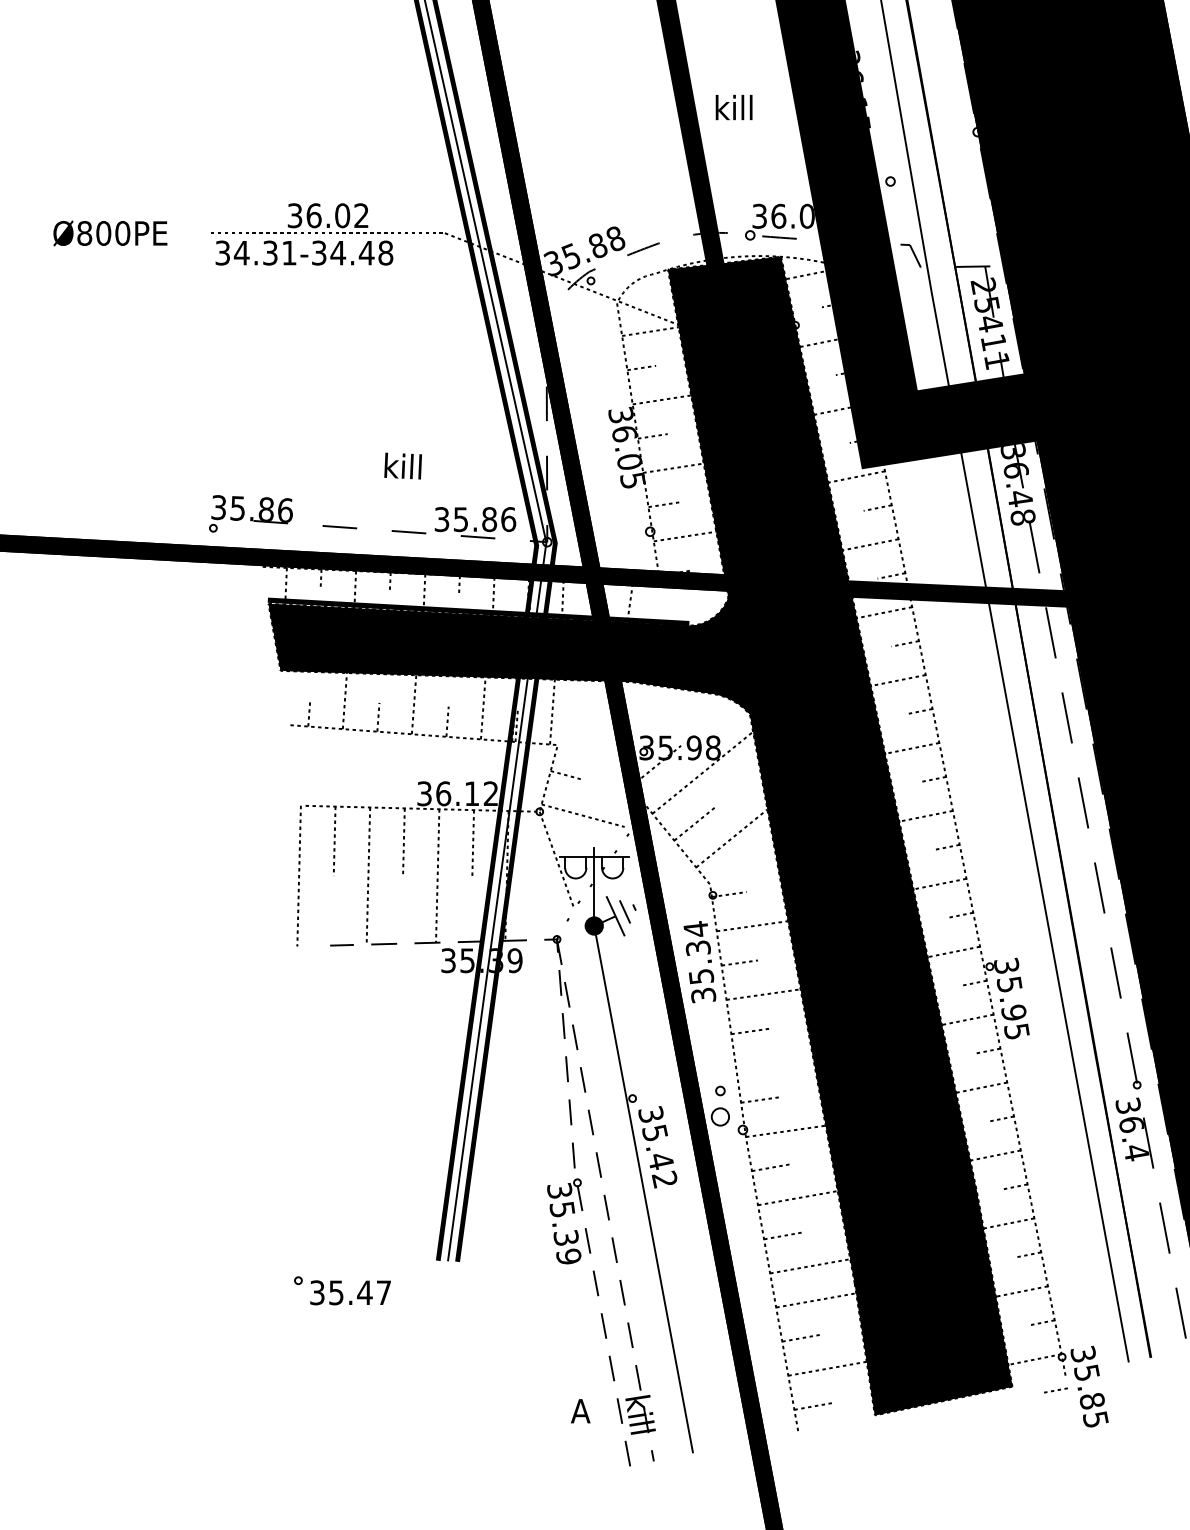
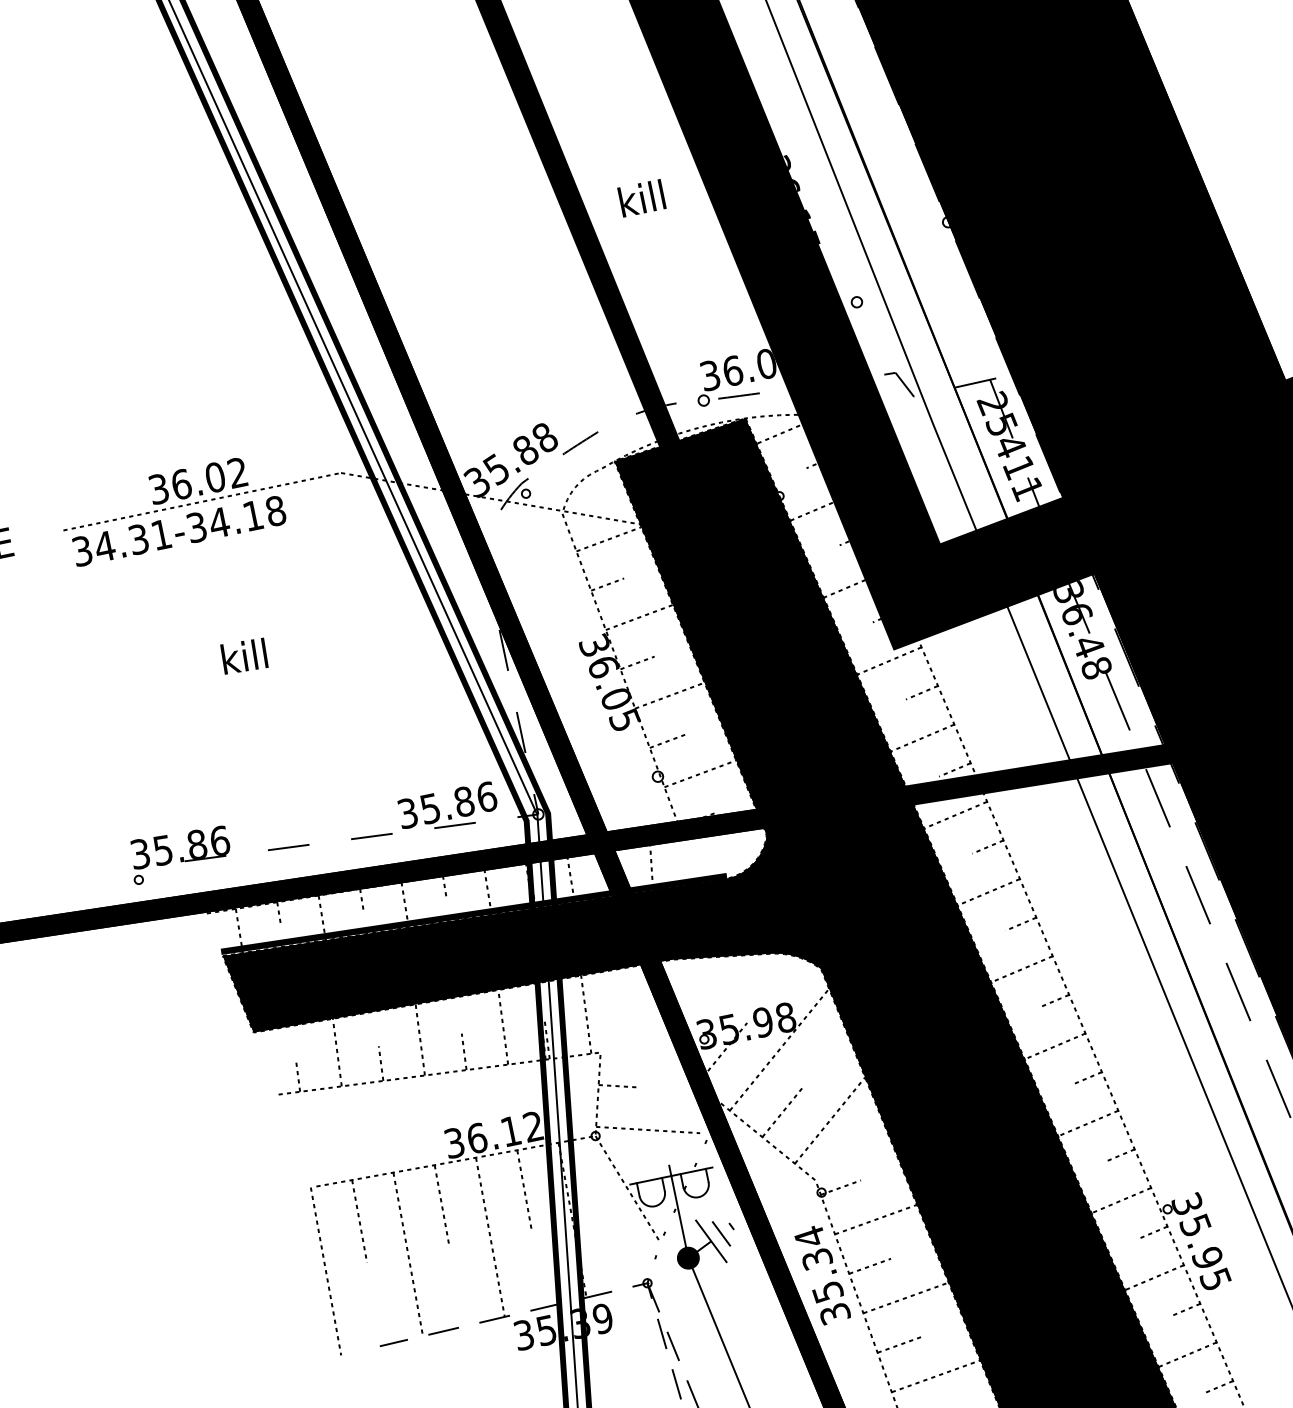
text: (733, 107) -> (641, 198), moved
text: (366, 253) -> (253, 516), 34.31-34.48 -> 34.31-34.18
text: (402, 465) -> (243, 655), moved
line: (774, 1062) -> (935, 1375), added

